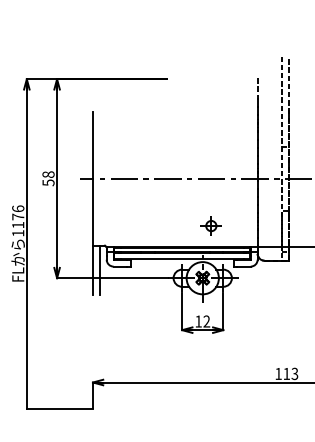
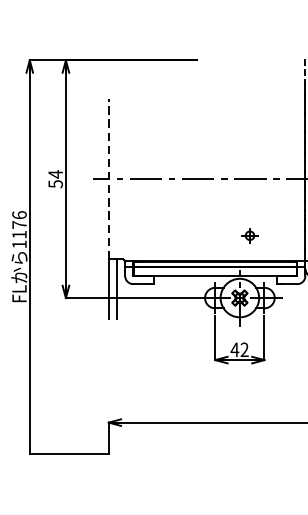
text: (48, 174) -> (55, 174), 58 -> 54
line: (92, 178) -> (108, 178), solid -> dashed
part: (210, 225) -> (249, 235), size x0.7
text: (198, 321) -> (234, 349), 12 -> 42

